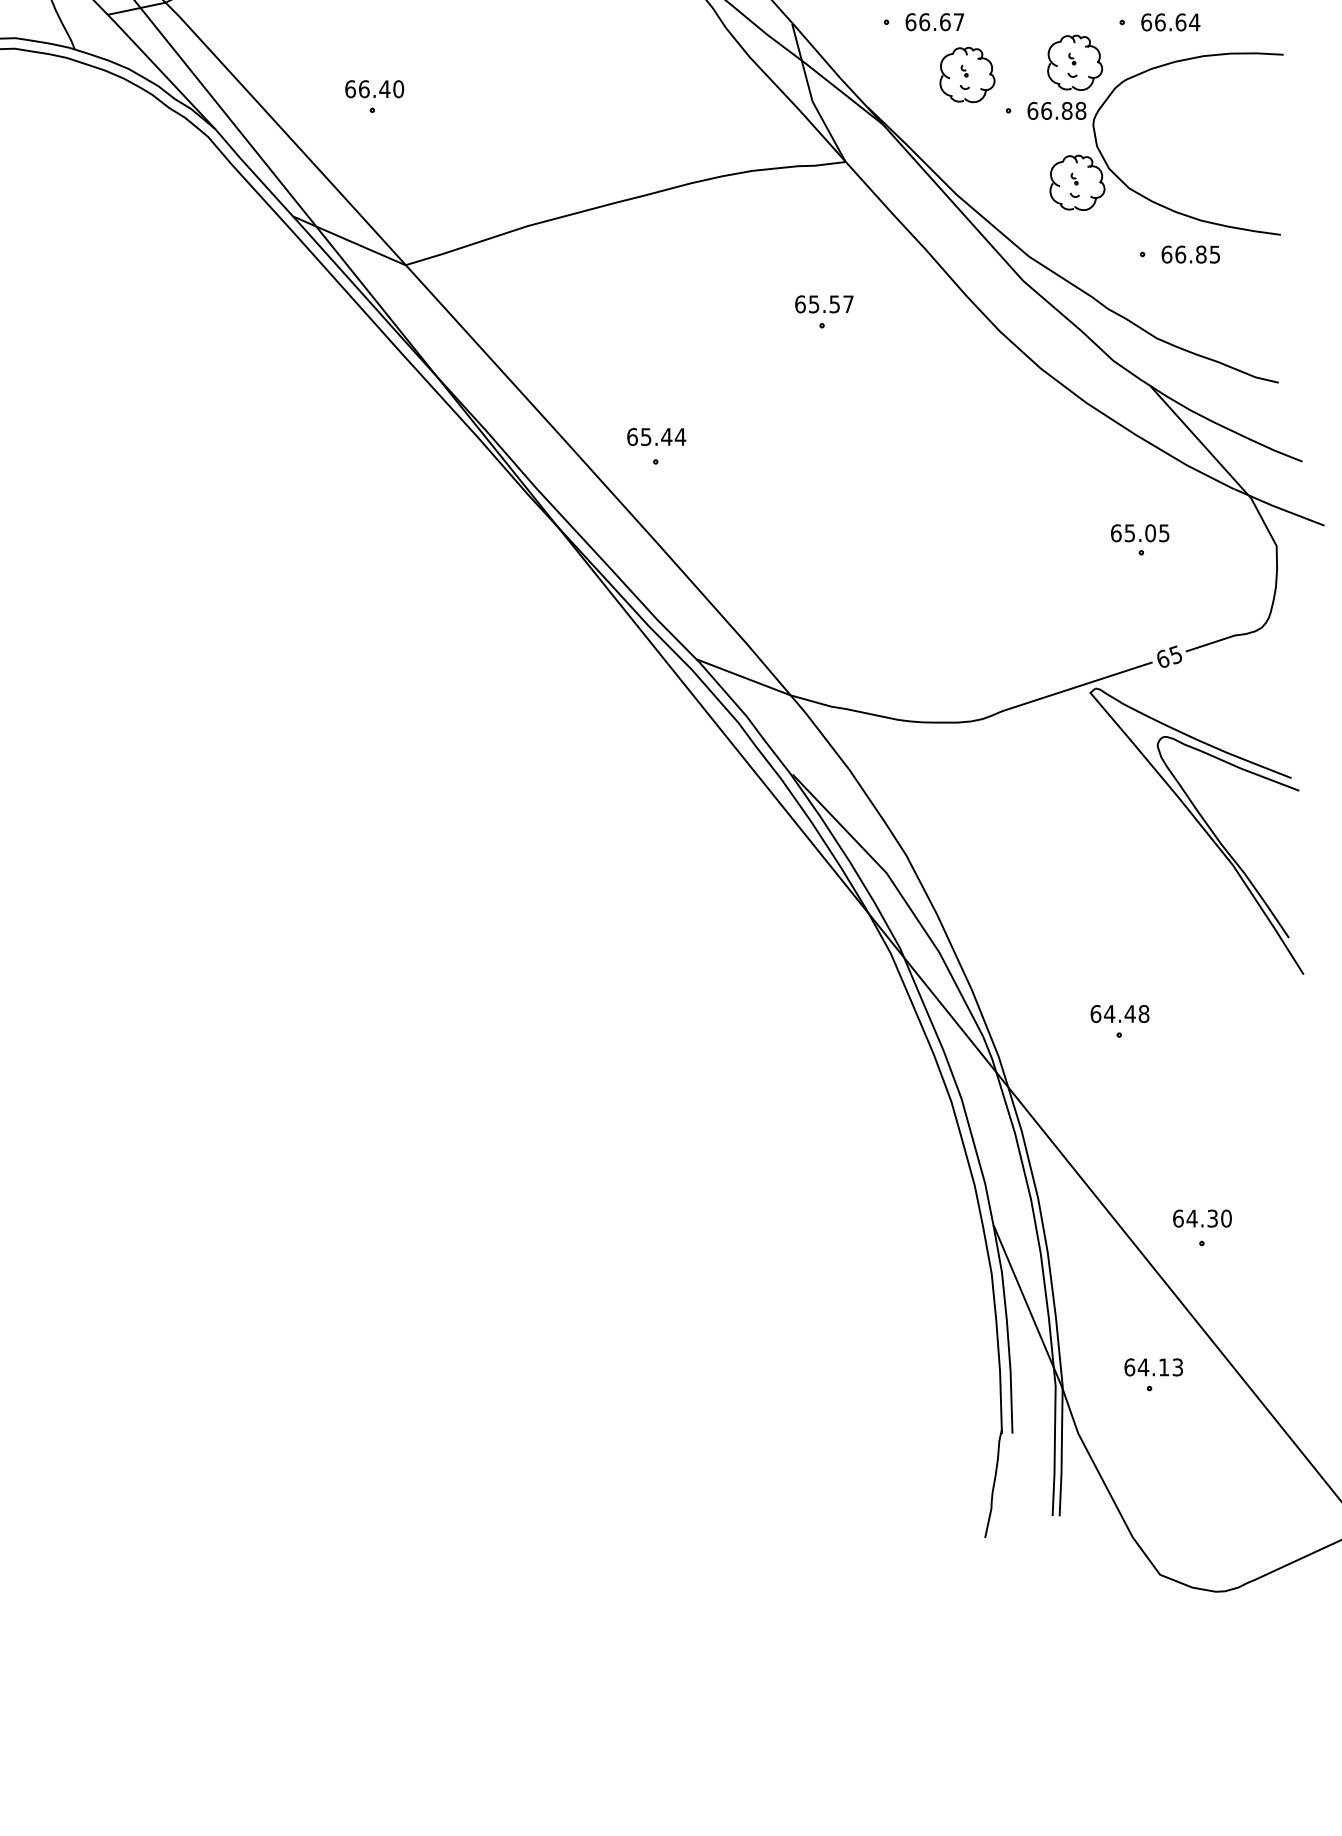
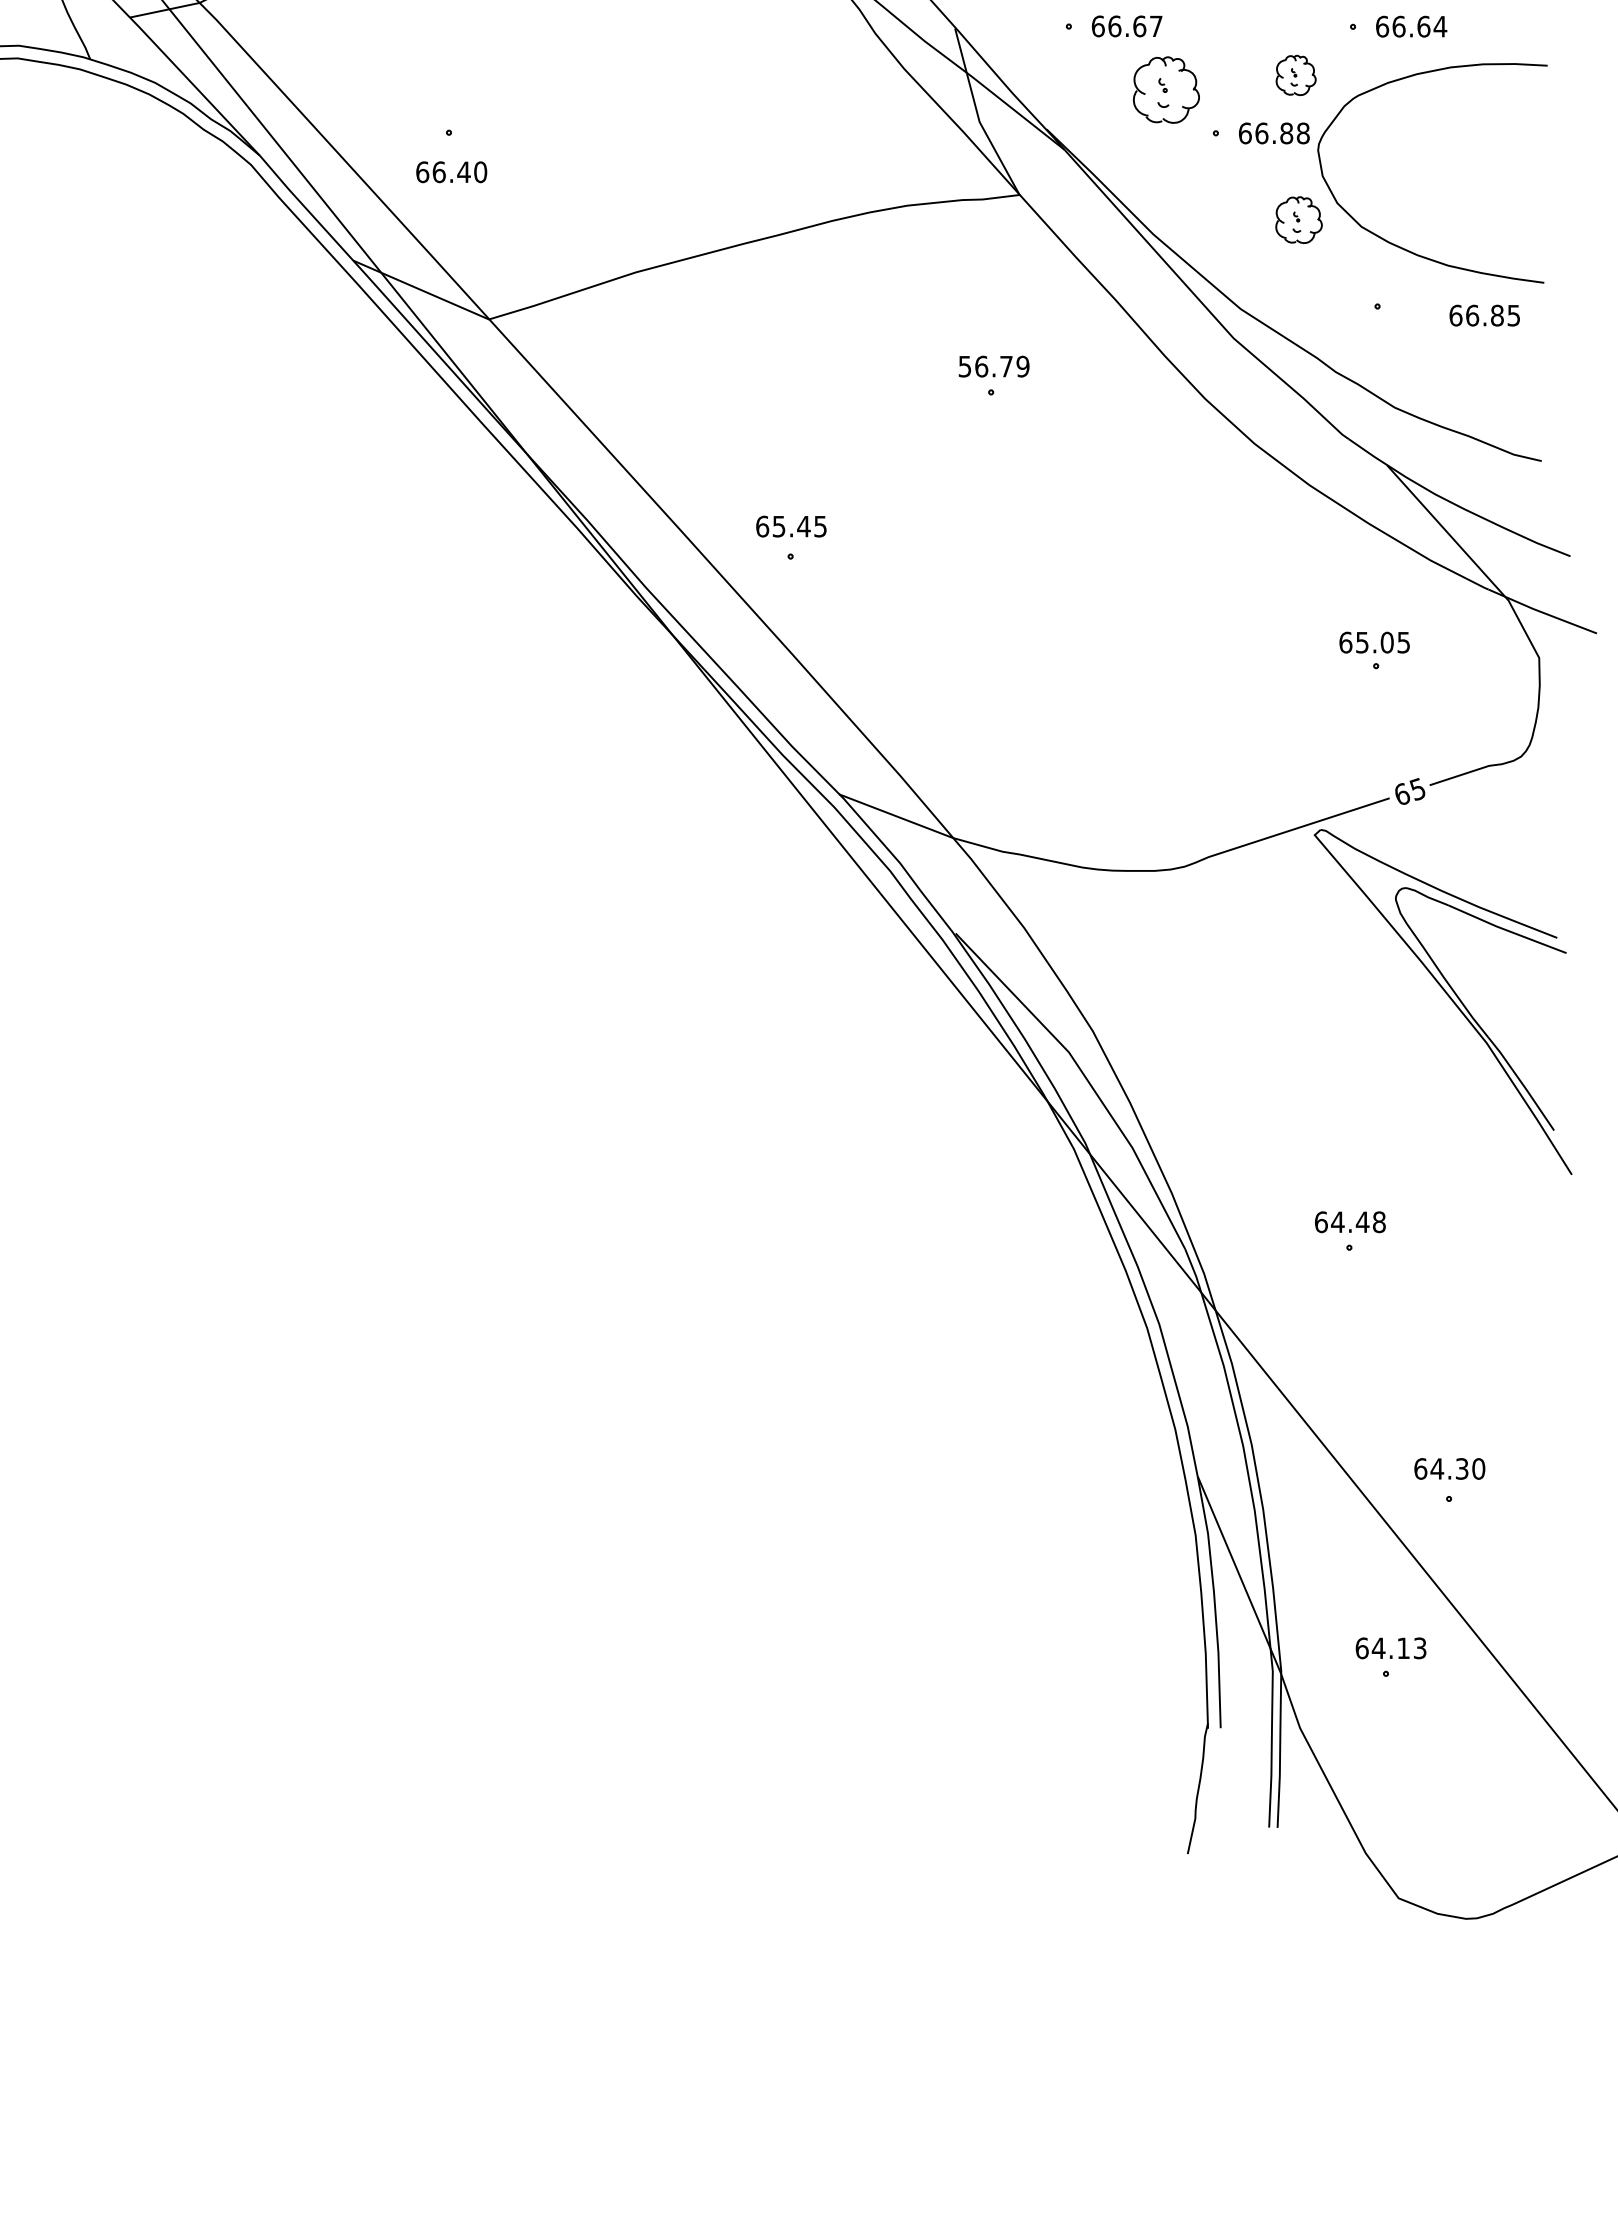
part: (1074, 62) -> (1295, 75), size x0.6
text: (374, 89) -> (451, 172), moved
part: (1076, 182) -> (1298, 219), size x0.7
text: (1190, 254) -> (1484, 315), moved
text: (824, 304) -> (993, 366), 65.57 -> 56.79
text: (680, 436) -> (820, 526), 65.44 -> 65.45

